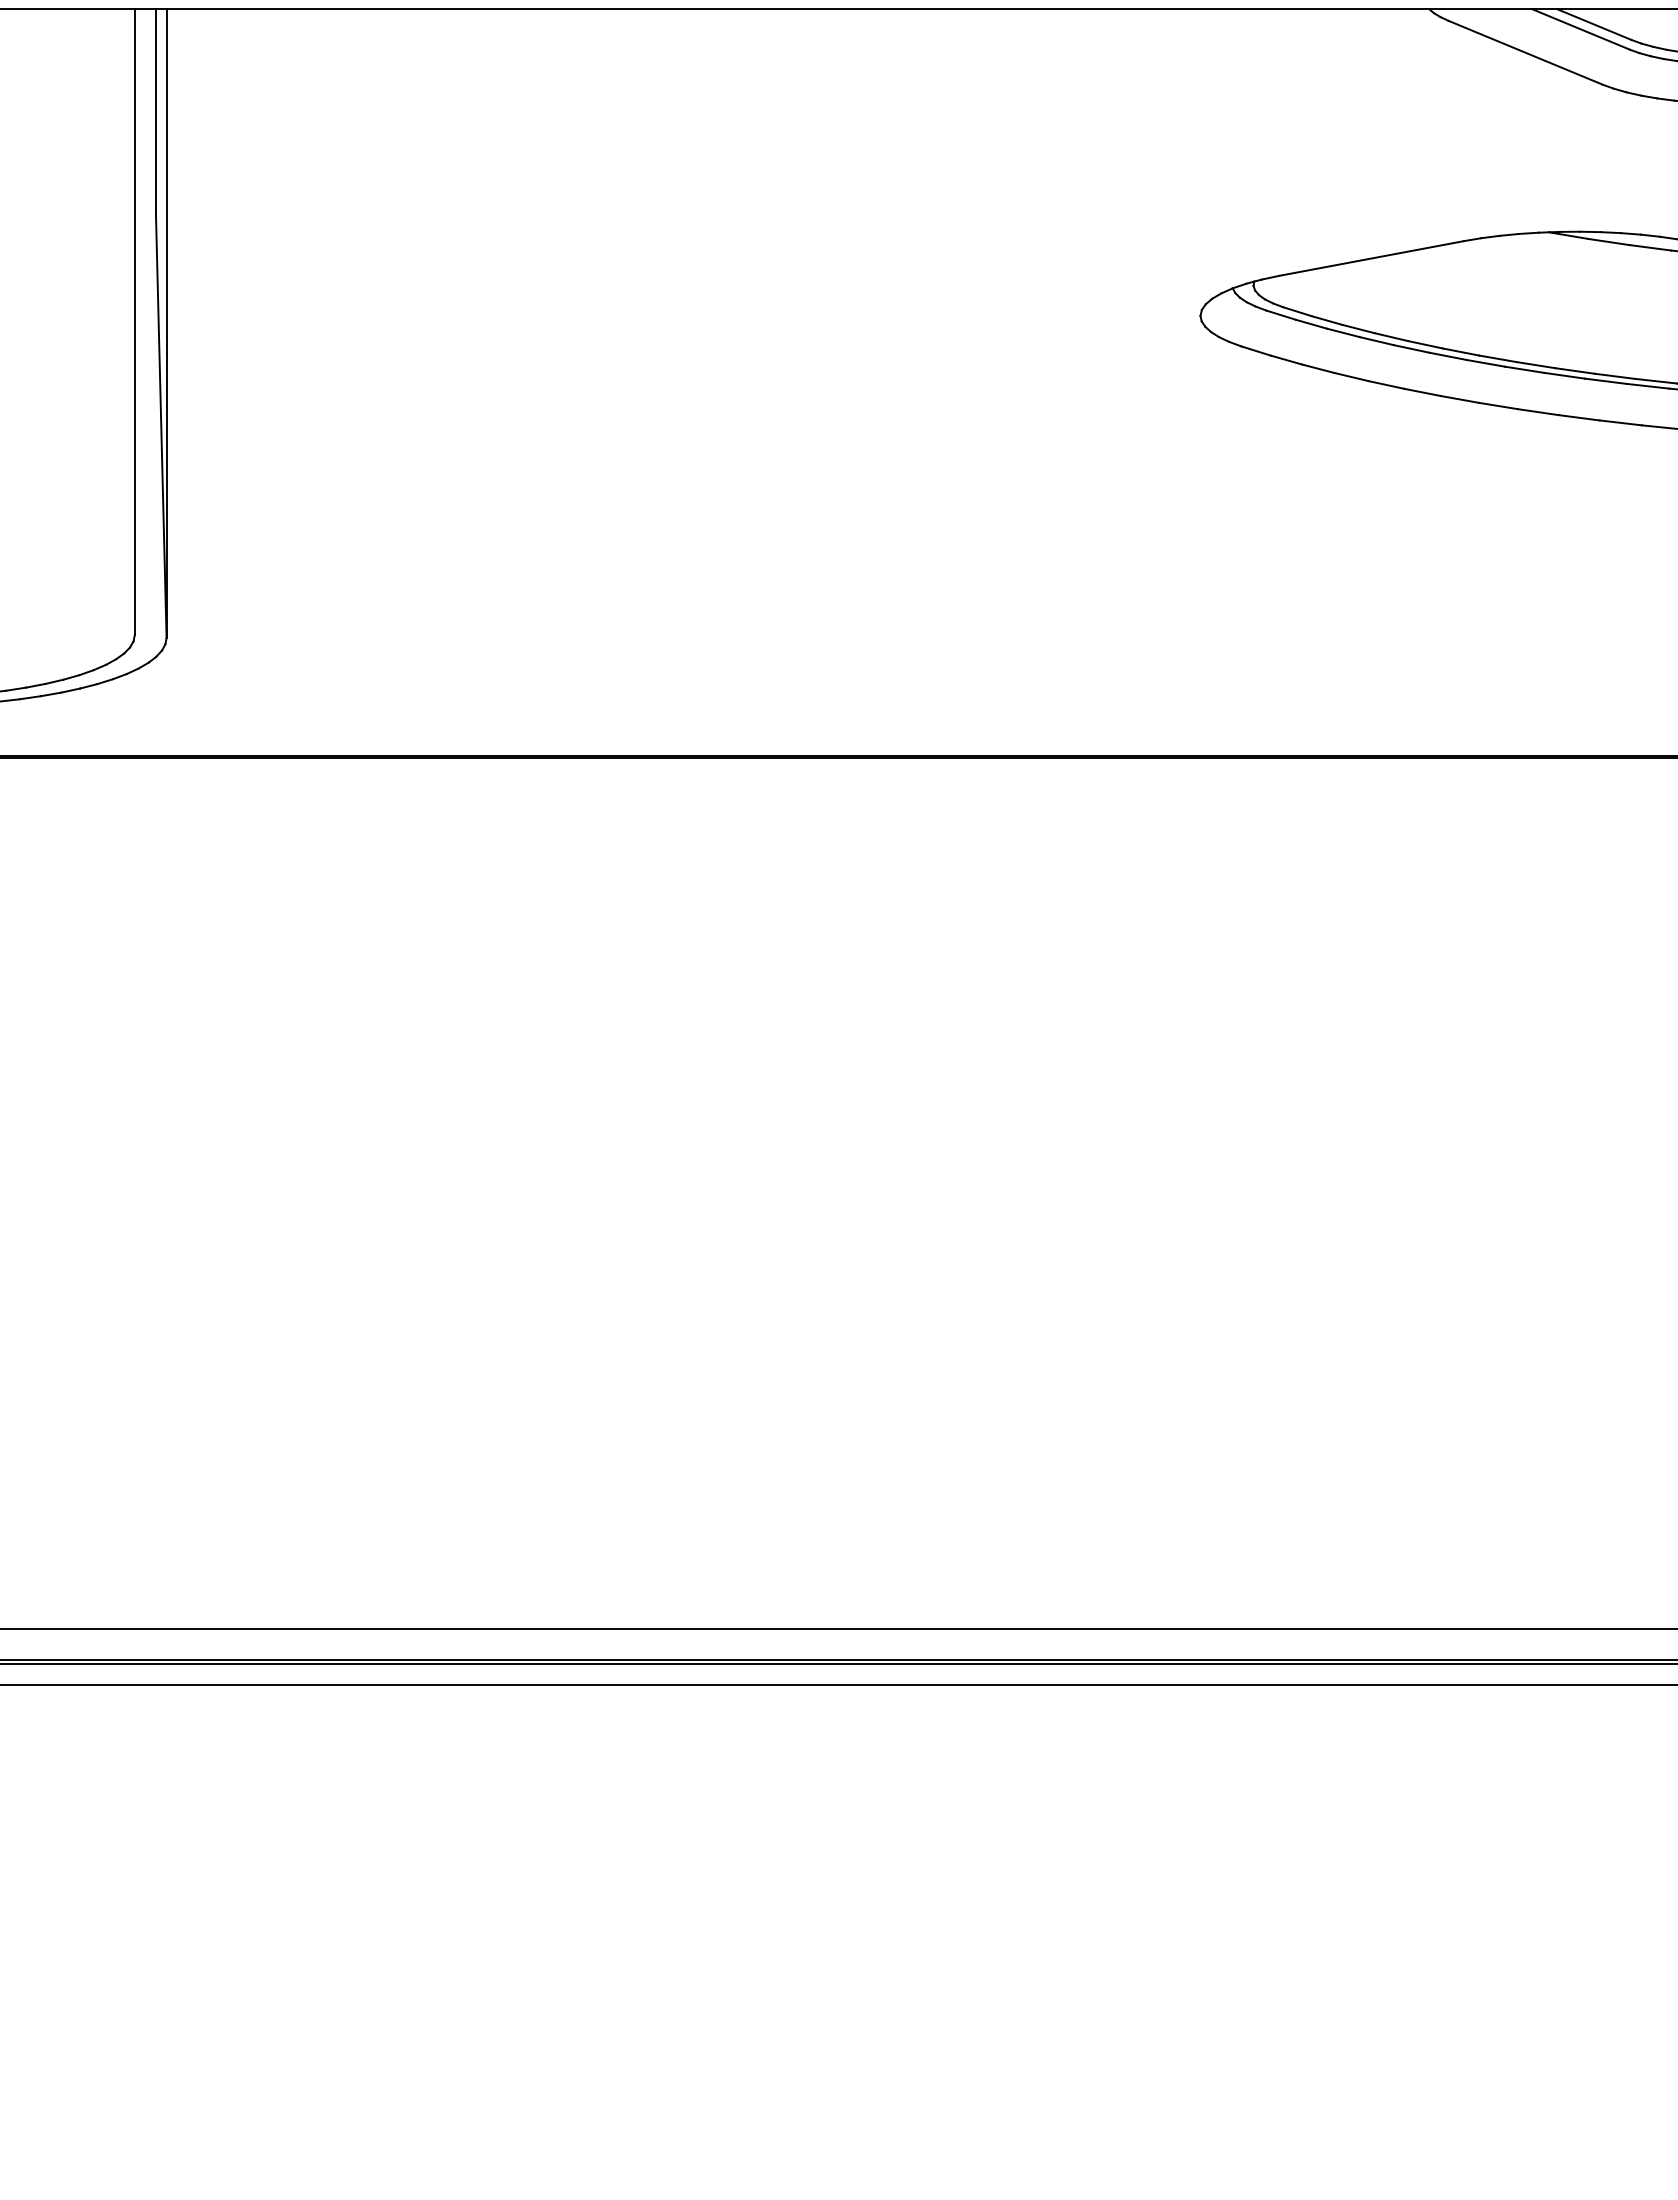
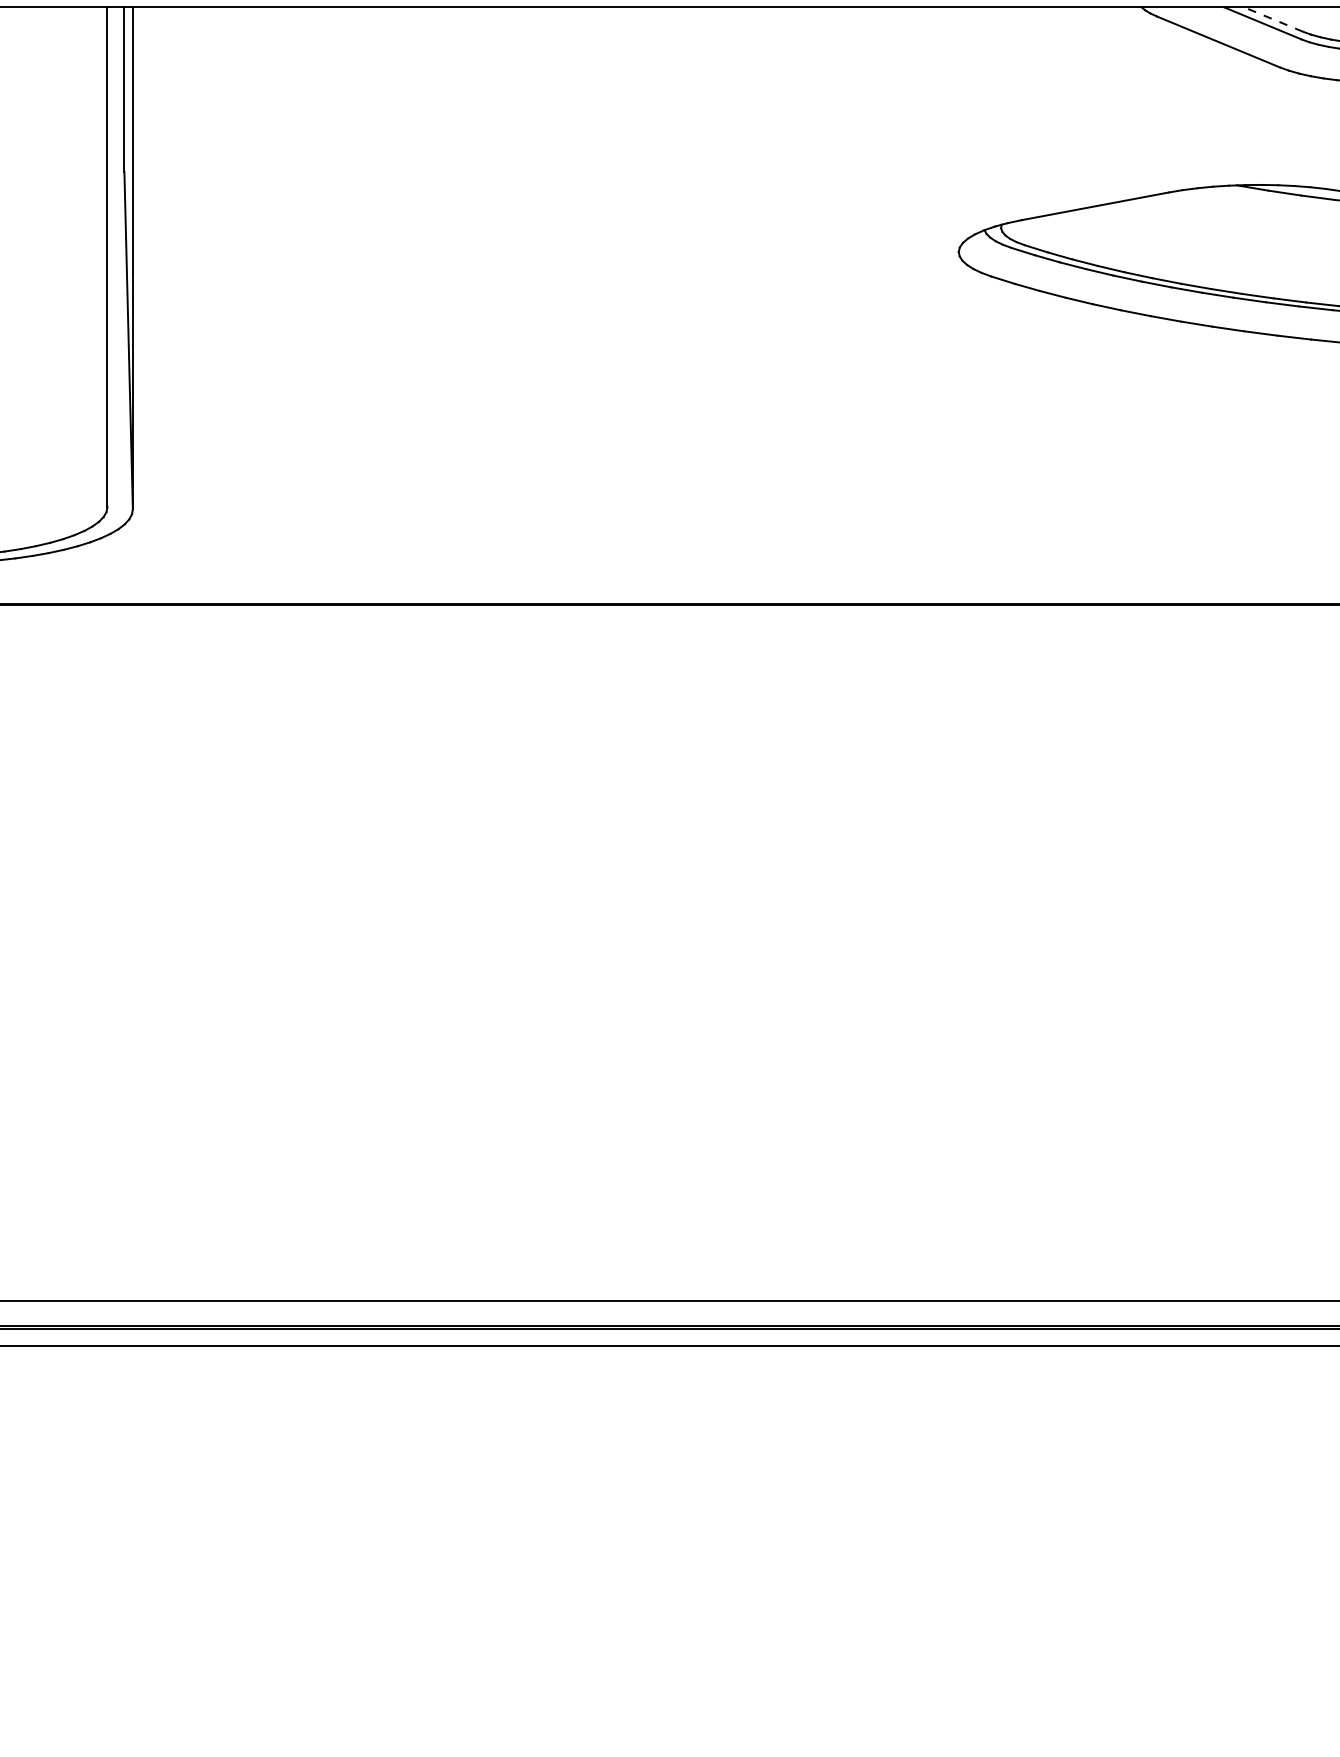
line: (1594, 24) -> (1273, 19), solid -> dashed

